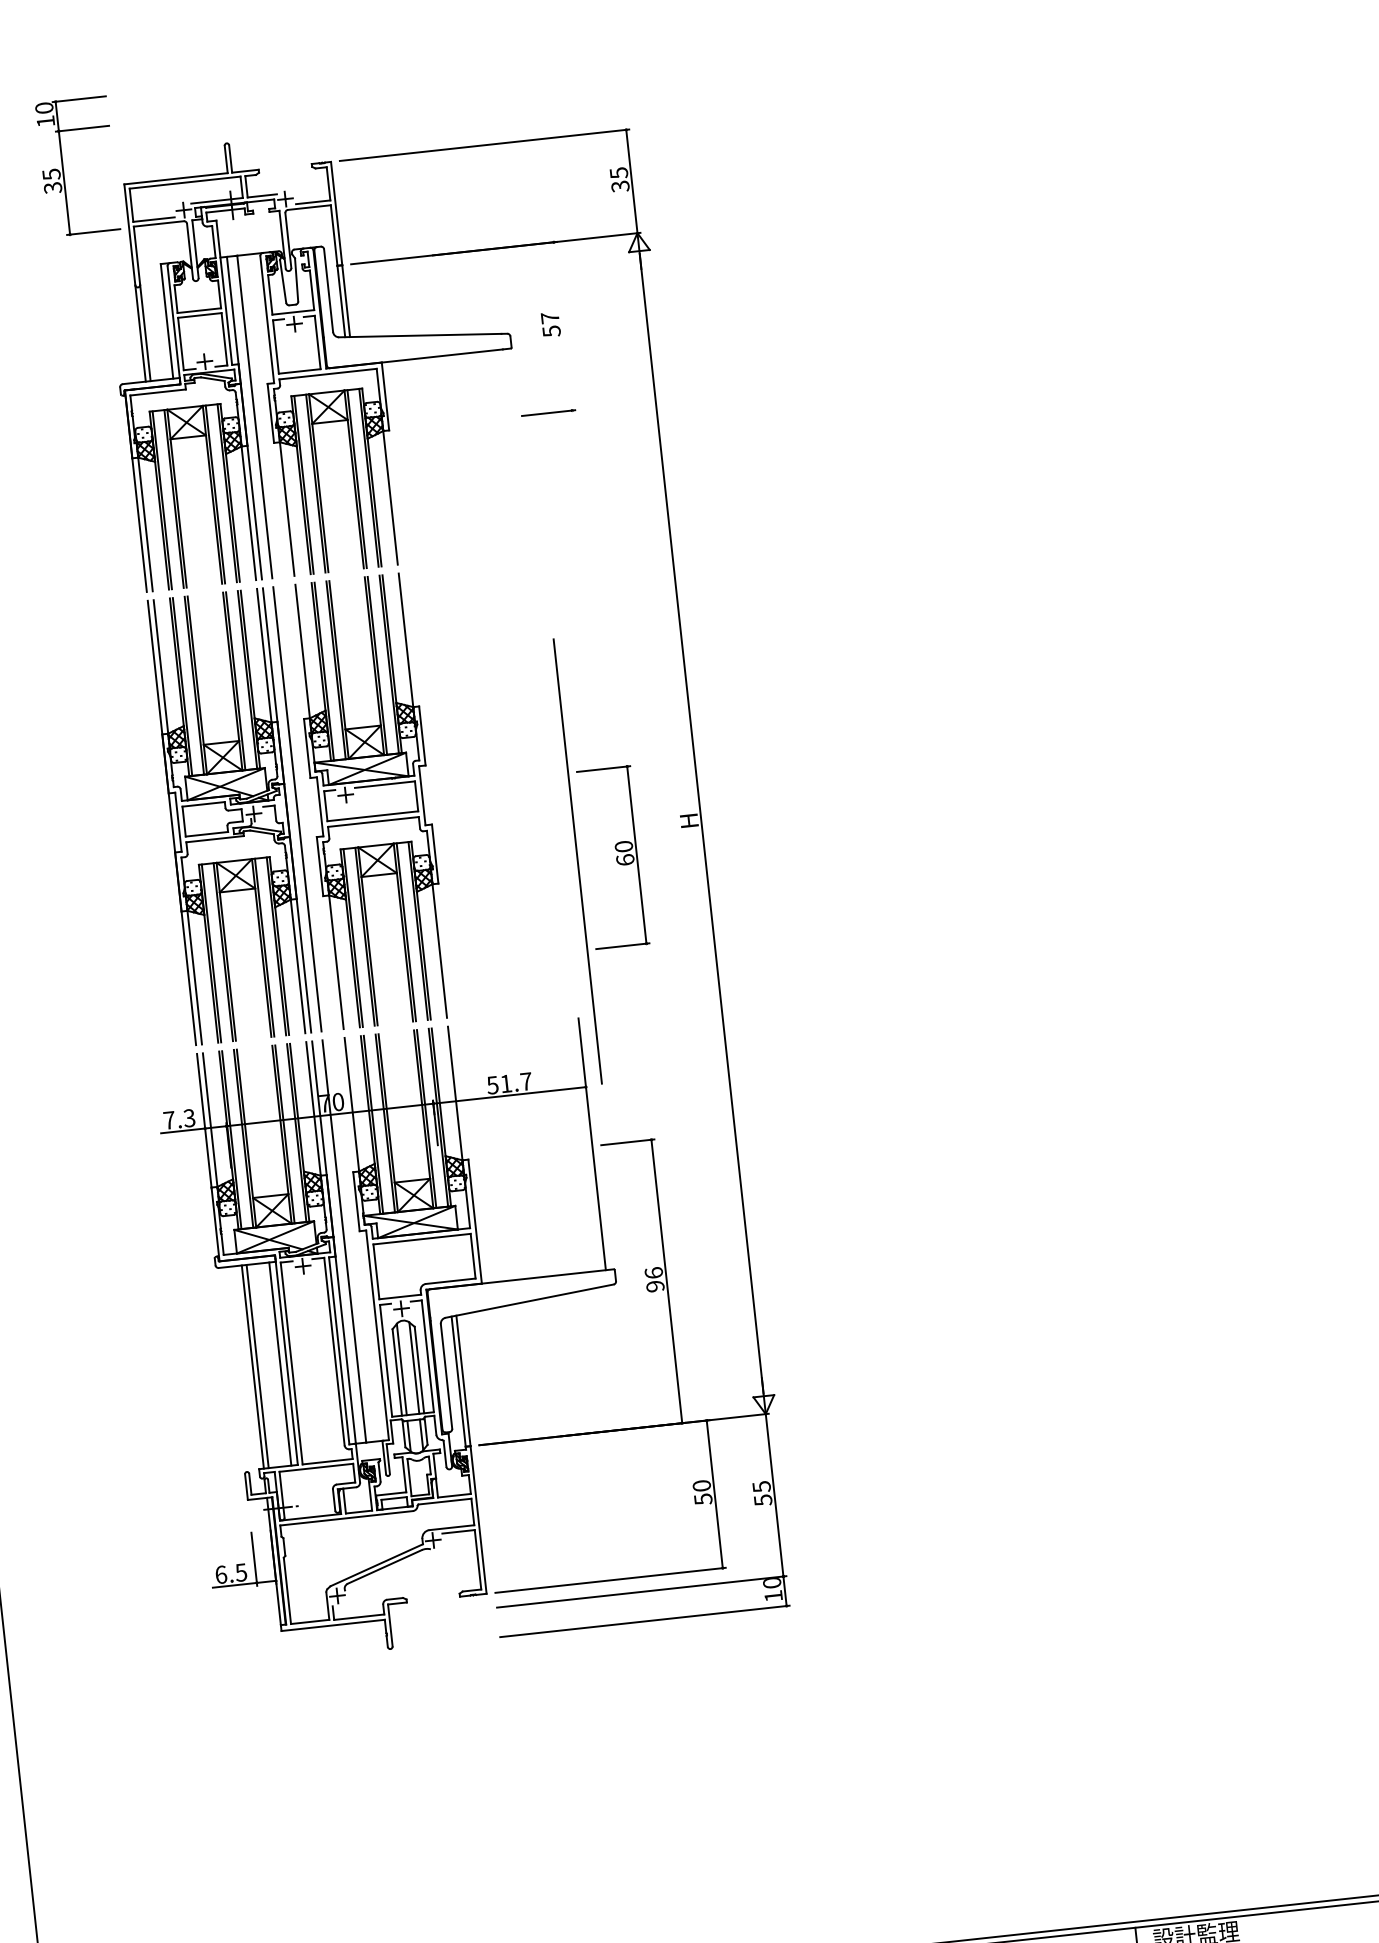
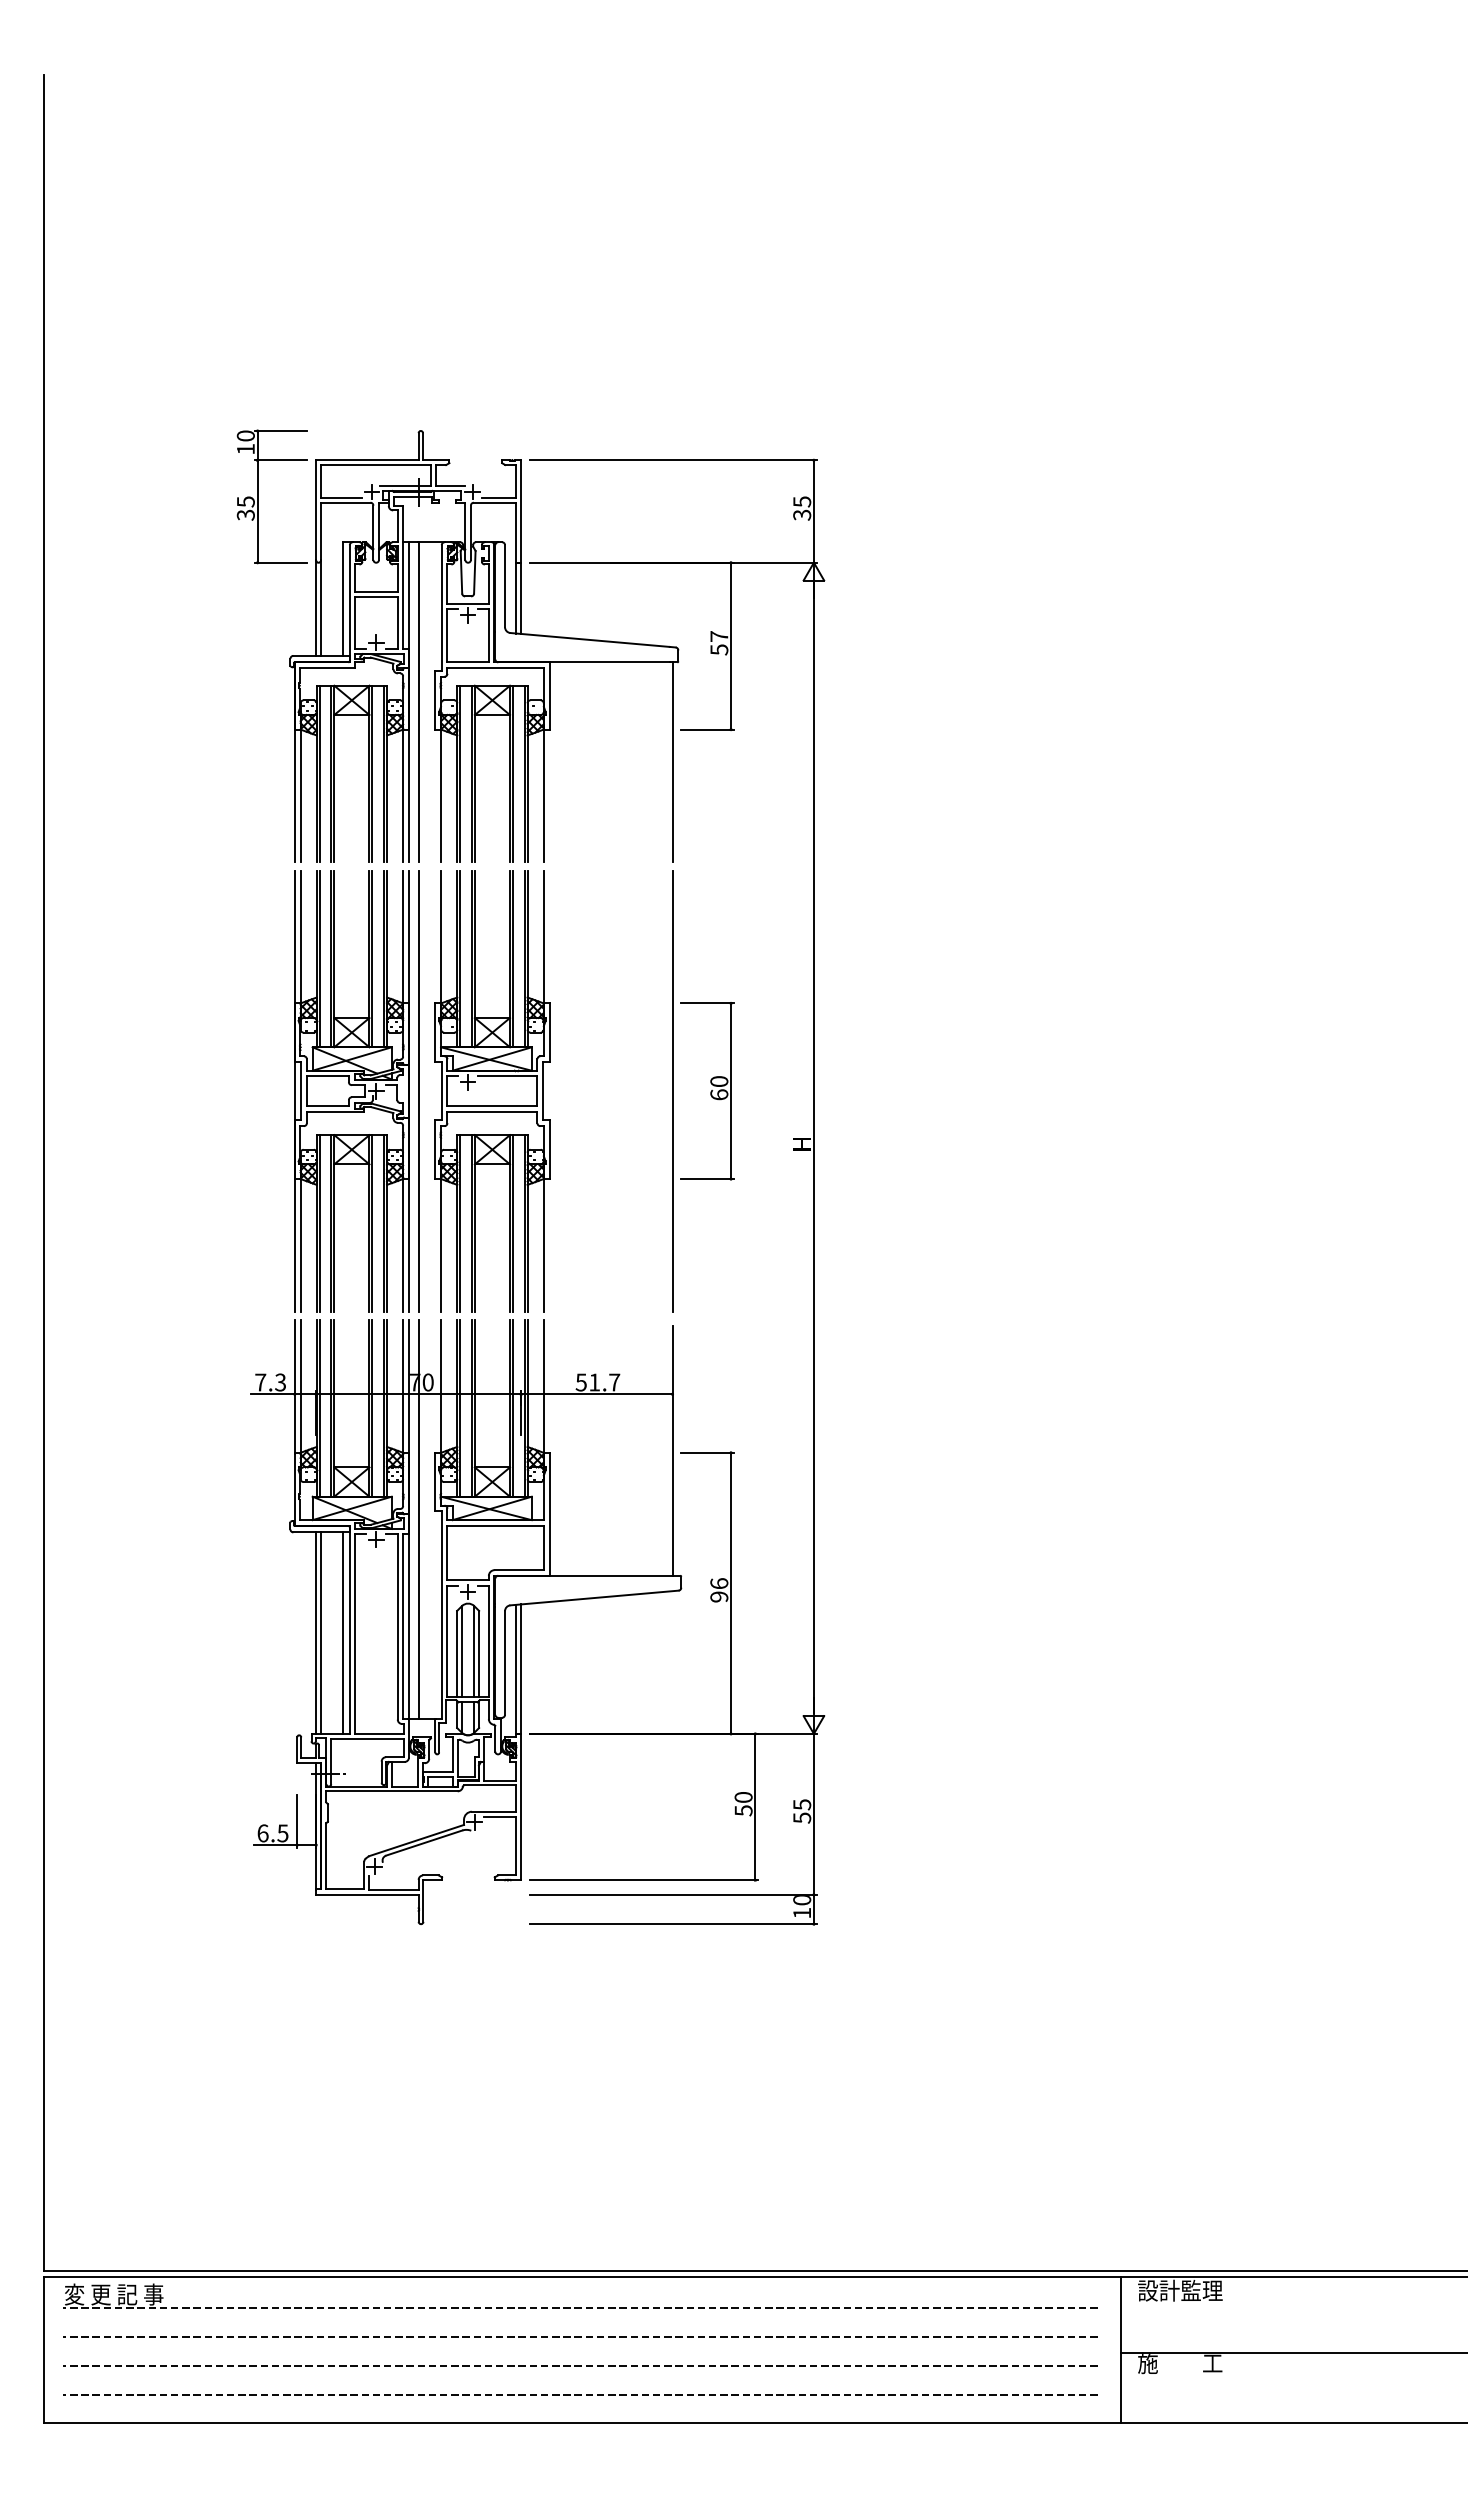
part: (63, 167) -> (258, 496), moved
line: (563, 325) -> (731, 645), added
line: (516, 450) -> (672, 762), added
part: (616, 857) -> (710, 1091), moved

